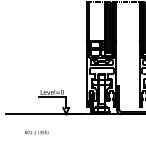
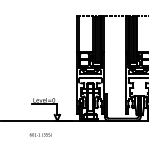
text: (36, 132) -> (40, 134), moved

